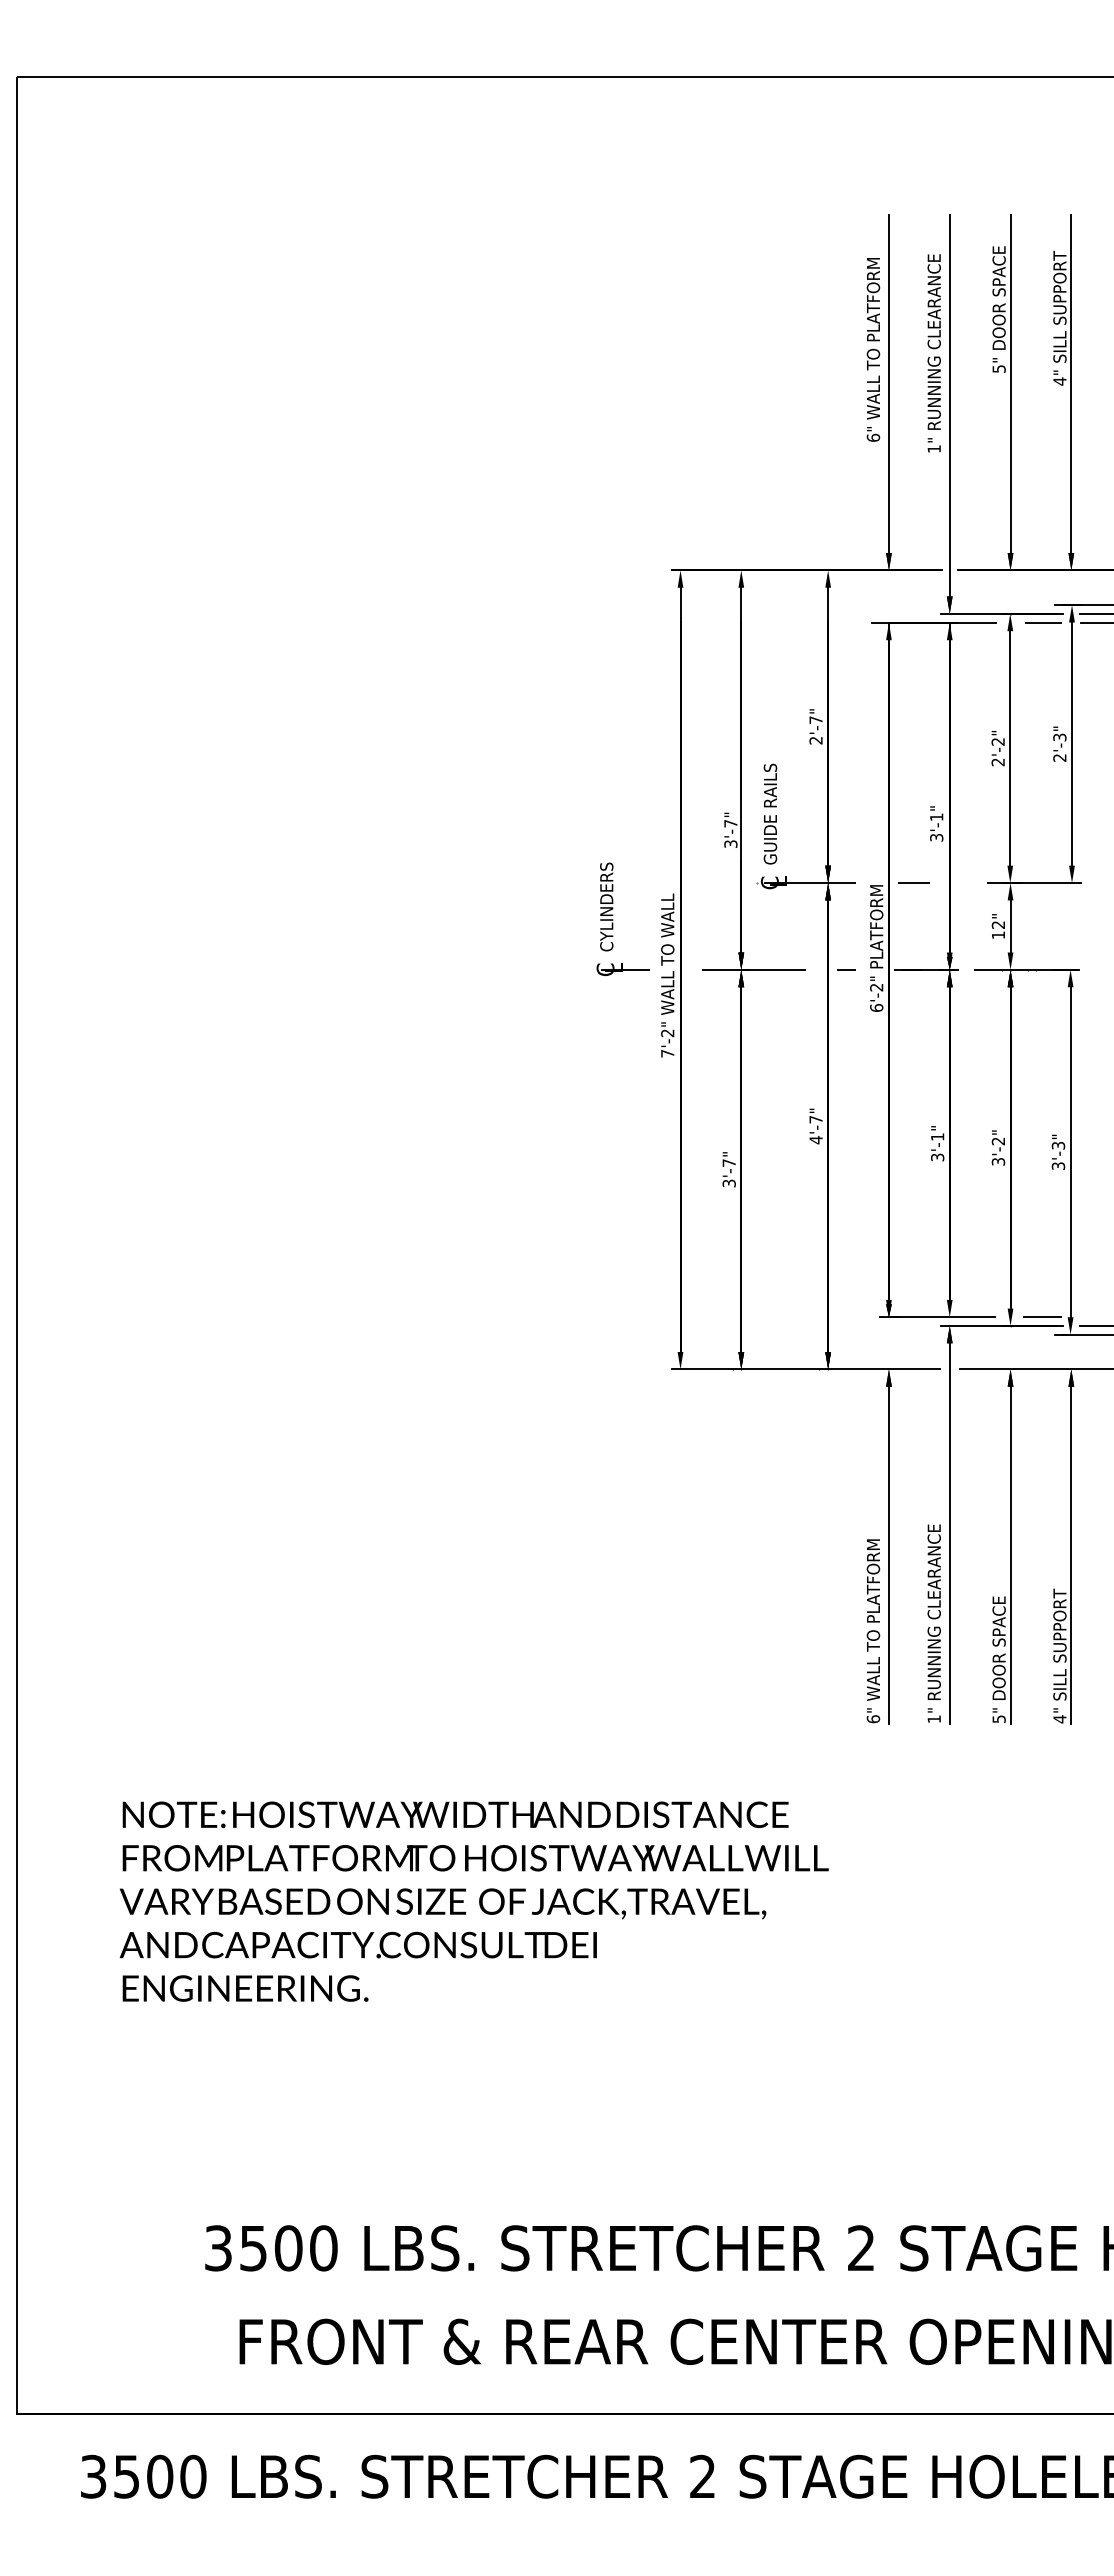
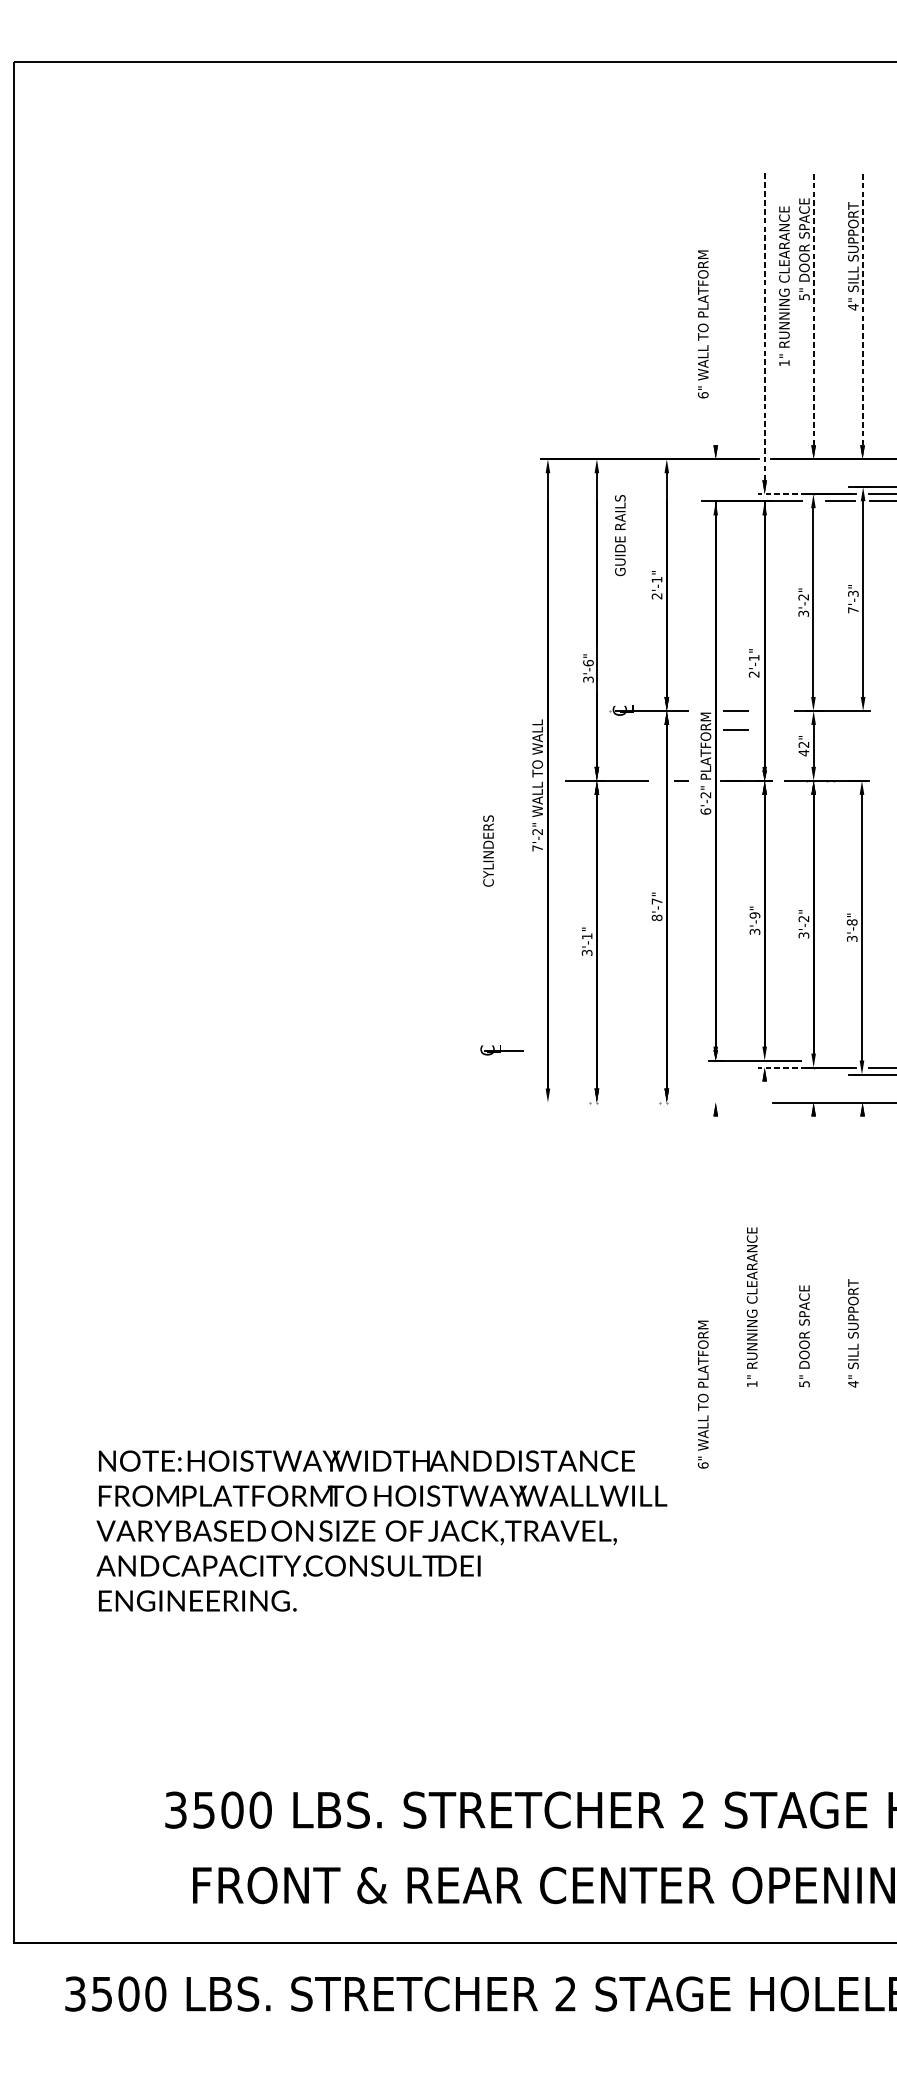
text: (873, 349) -> (703, 324), moved
text: (933, 353) -> (783, 286), moved
line: (888, 384) -> (715, 309), removed
line: (1010, 384) -> (813, 309), solid -> dashed
line: (1071, 384) -> (862, 309), solid -> dashed
line: (949, 405) -> (764, 326), solid -> dashed
line: (970, 613) -> (781, 493), solid -> dashed
text: (815, 719) -> (656, 579), 2'-7" -> 2'-1"
text: (1059, 757) -> (853, 609), 2'-3" -> 7'-3"
text: (998, 762) -> (803, 613), 2'-2" -> 3'-2"
text: (770, 813) -> (620, 535), moved
text: (730, 823) -> (588, 663), 3'-7" -> 3'-6"
text: (936, 837) -> (754, 674), 3'-1" -> 2'-1"
text: (606, 906) -> (488, 850), moved
line: (913, 906) -> (735, 729), added
text: (998, 935) -> (803, 753), 12" -> 42"
part: (622, 969) -> (501, 1050), moved
text: (937, 1137) -> (754, 915), 3'-1" -> 3'-9"
text: (815, 1140) -> (656, 918), 4'-7" -> 8'-7"
text: (1058, 1145) -> (852, 922), 3'-3" -> 3'-8"
text: (728, 1162) -> (586, 935), 3'-7" -> 3'-1"
line: (1041, 1317) -> (838, 1060), removed
line: (970, 1325) -> (781, 1067), solid -> dashed
line: (805, 1369) -> (648, 1102), removed
line: (949, 1533) -> (764, 1234), removed
line: (888, 1555) -> (715, 1252), removed
line: (1010, 1555) -> (813, 1252), removed
line: (1071, 1555) -> (862, 1252), removed
text: (873, 1631) -> (703, 1394), moved

